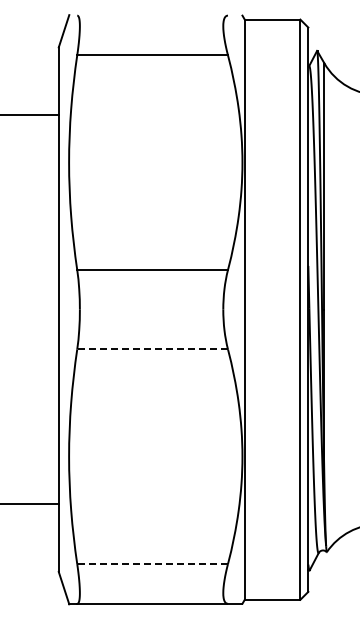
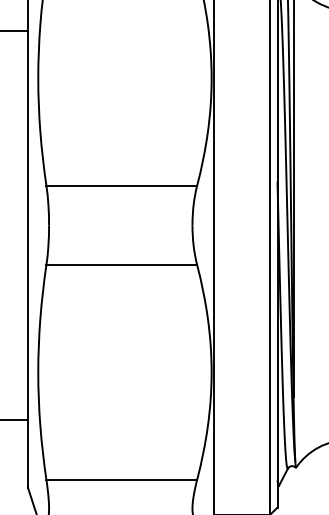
line: (152, 349) -> (121, 265), dashed -> solid
line: (152, 564) -> (121, 480), dashed -> solid

